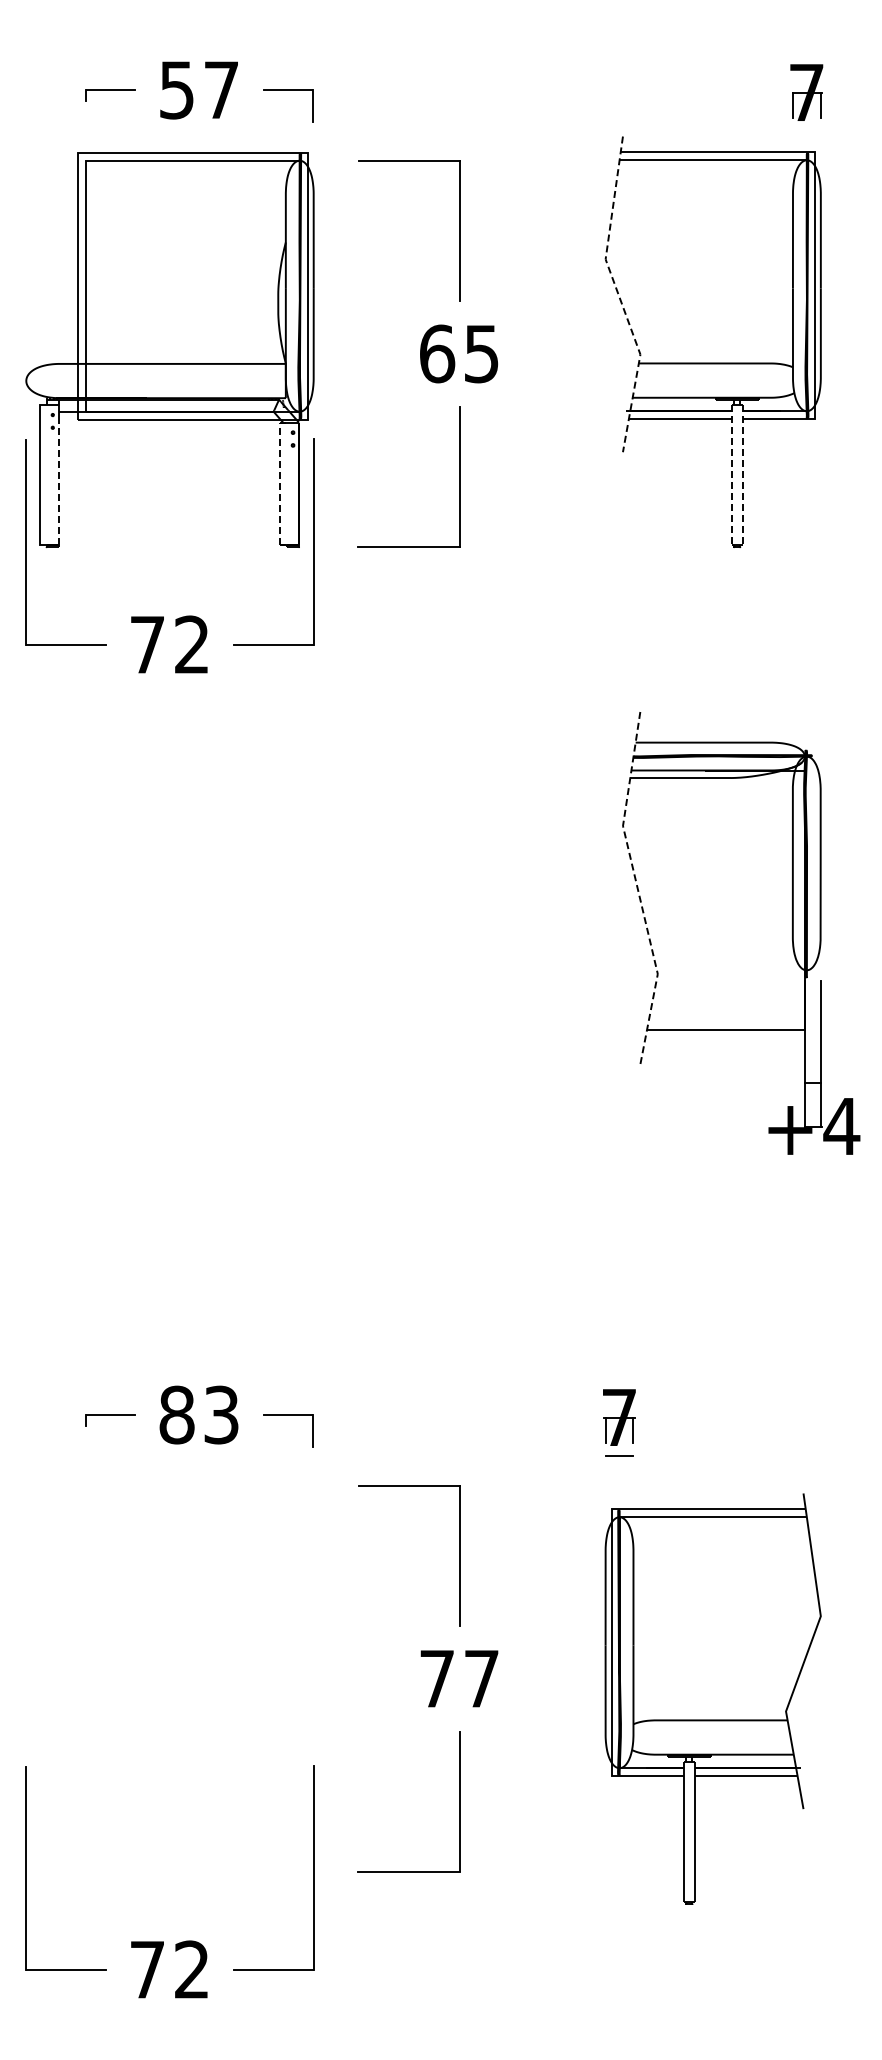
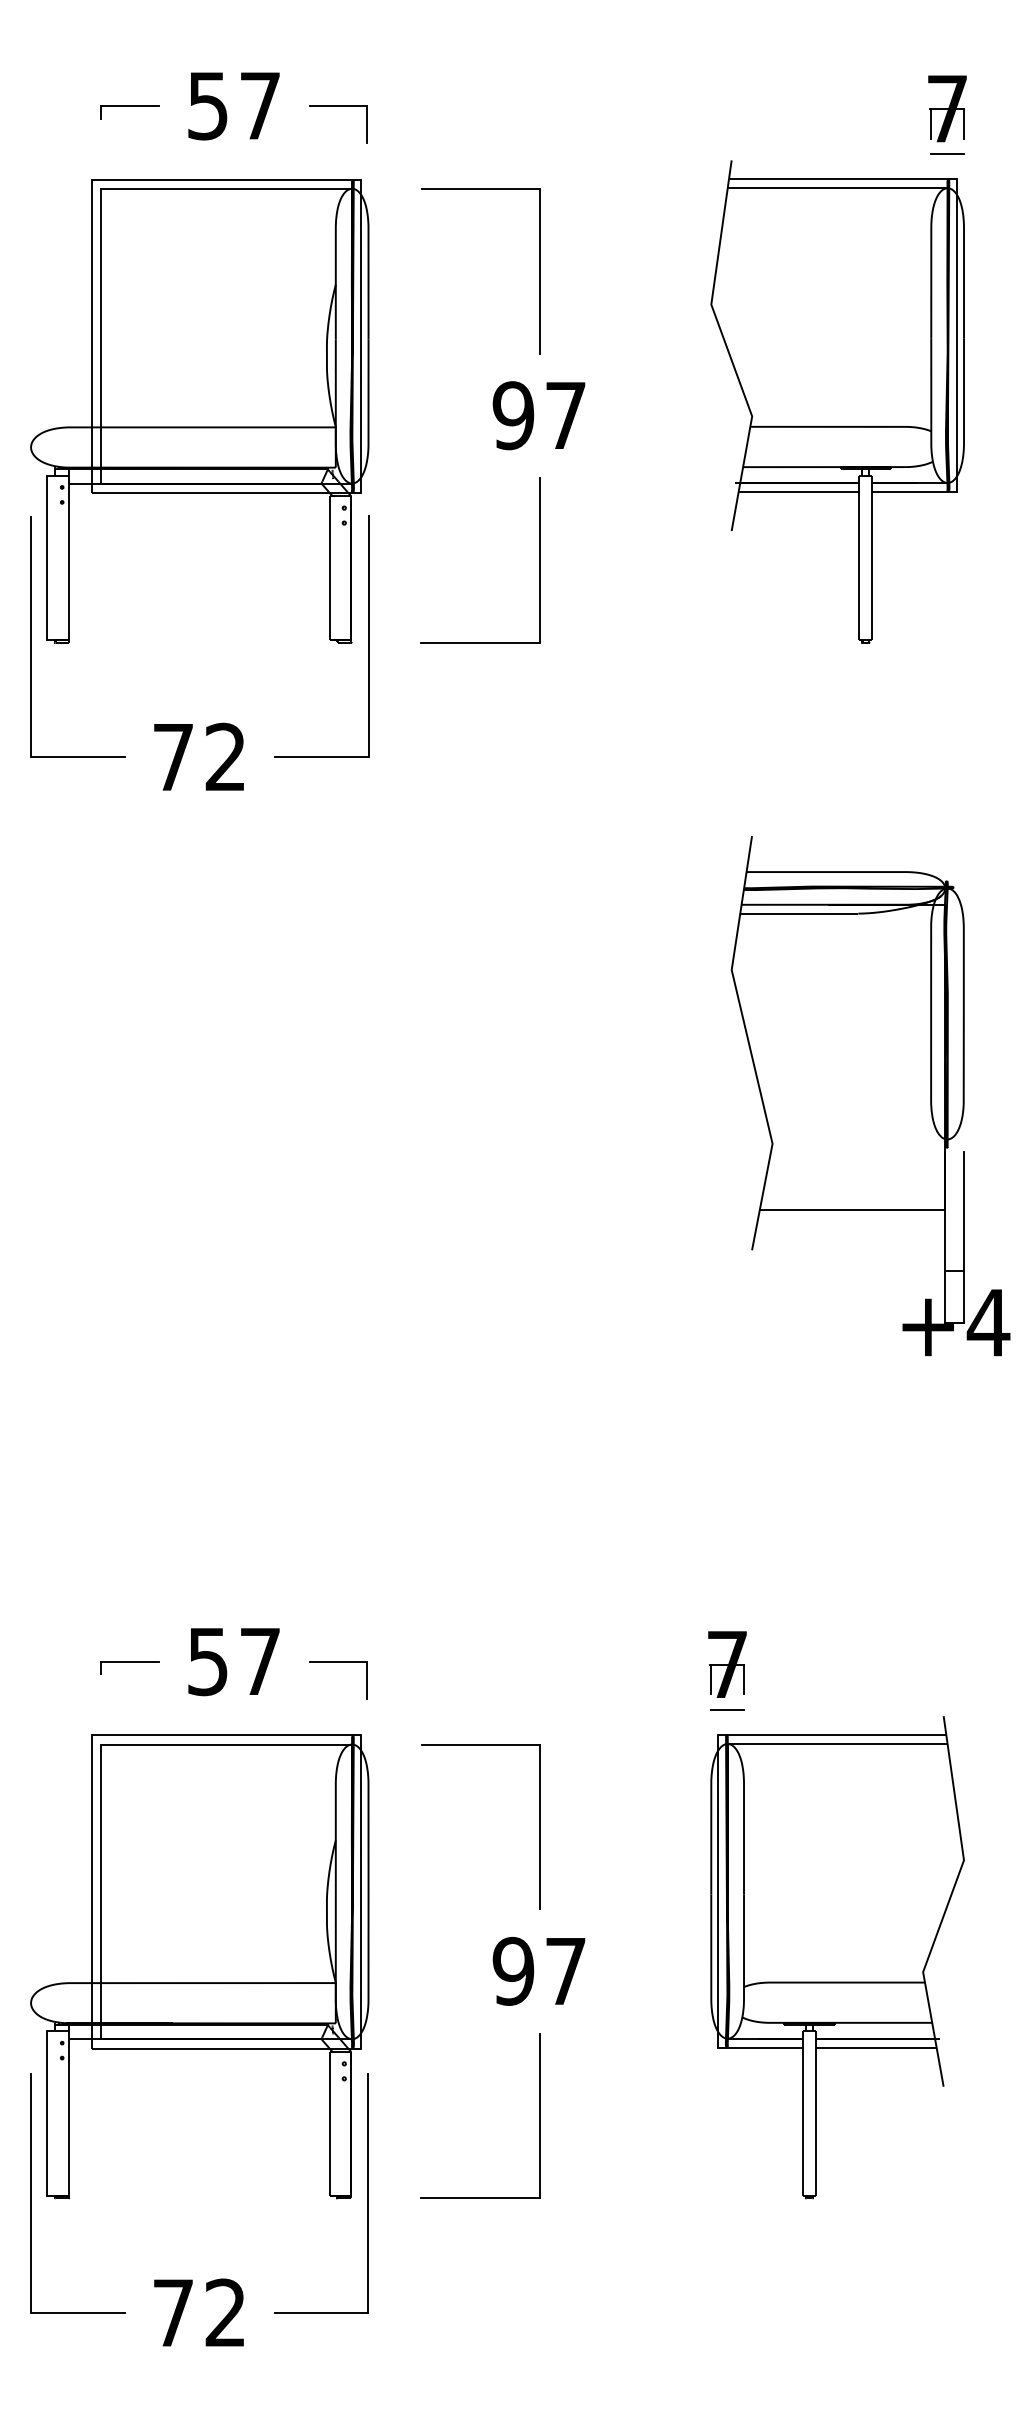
line: (806, 131) -> (947, 154), added
line: (618, 295) -> (726, 347), dashed -> solid
text: (458, 353) -> (538, 415), 65 -> 97
line: (731, 475) -> (859, 558), dashed -> solid
line: (742, 475) -> (872, 558), dashed -> solid
line: (58, 482) -> (68, 566), dashed -> solid
line: (280, 483) -> (329, 567), dashed -> solid
line: (637, 888) -> (748, 1043), dashed -> solid
text: (198, 1414) -> (233, 1660), 83 -> 57
part: (169, 1674) -> (199, 1966), added
text: (436, 1678) -> (512, 1970), 77 -> 97
part: (712, 1698) -> (836, 1956), moved

